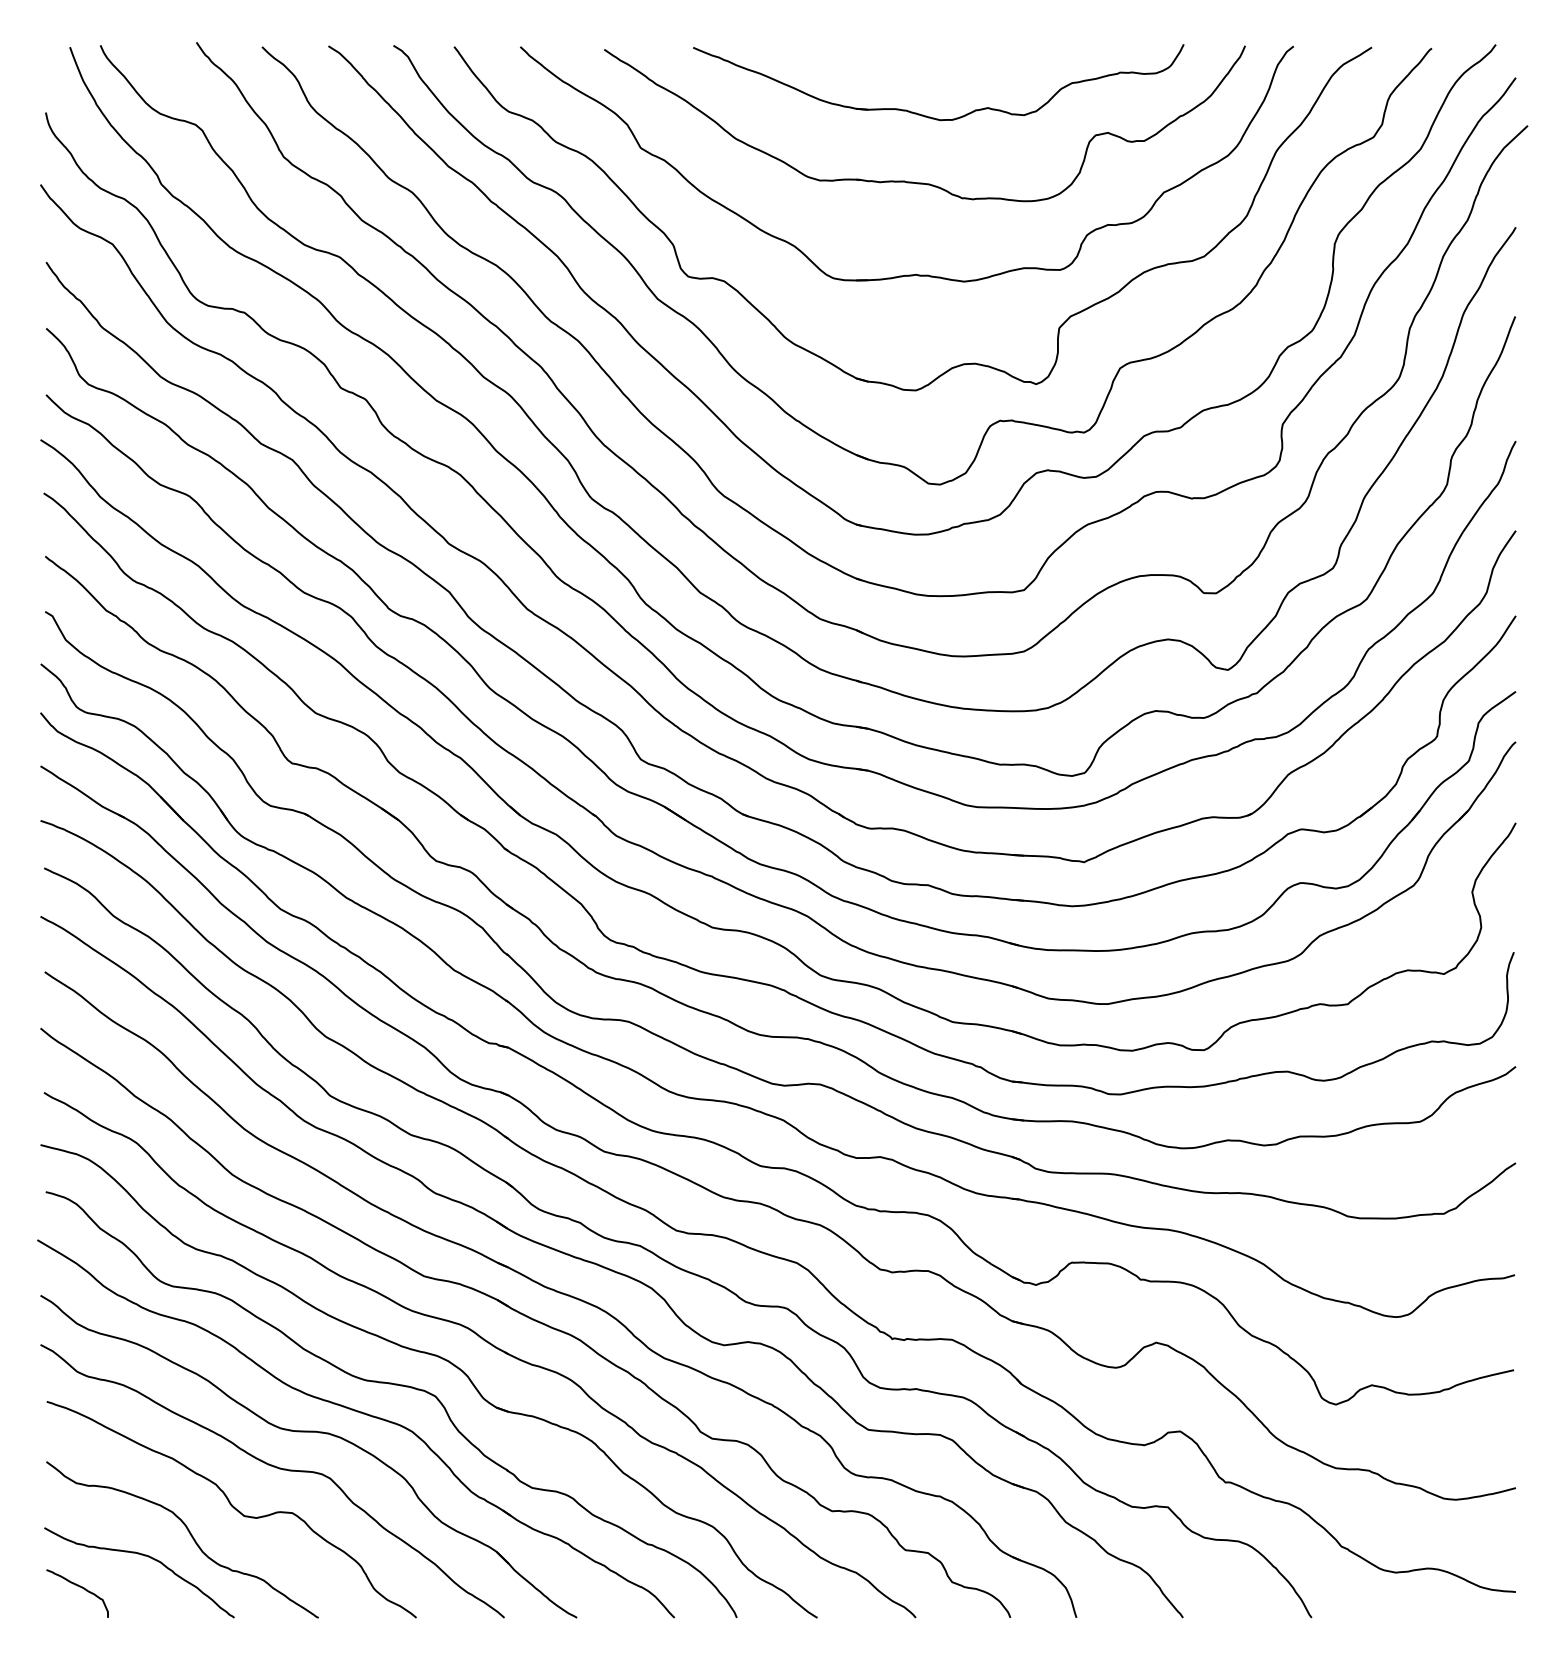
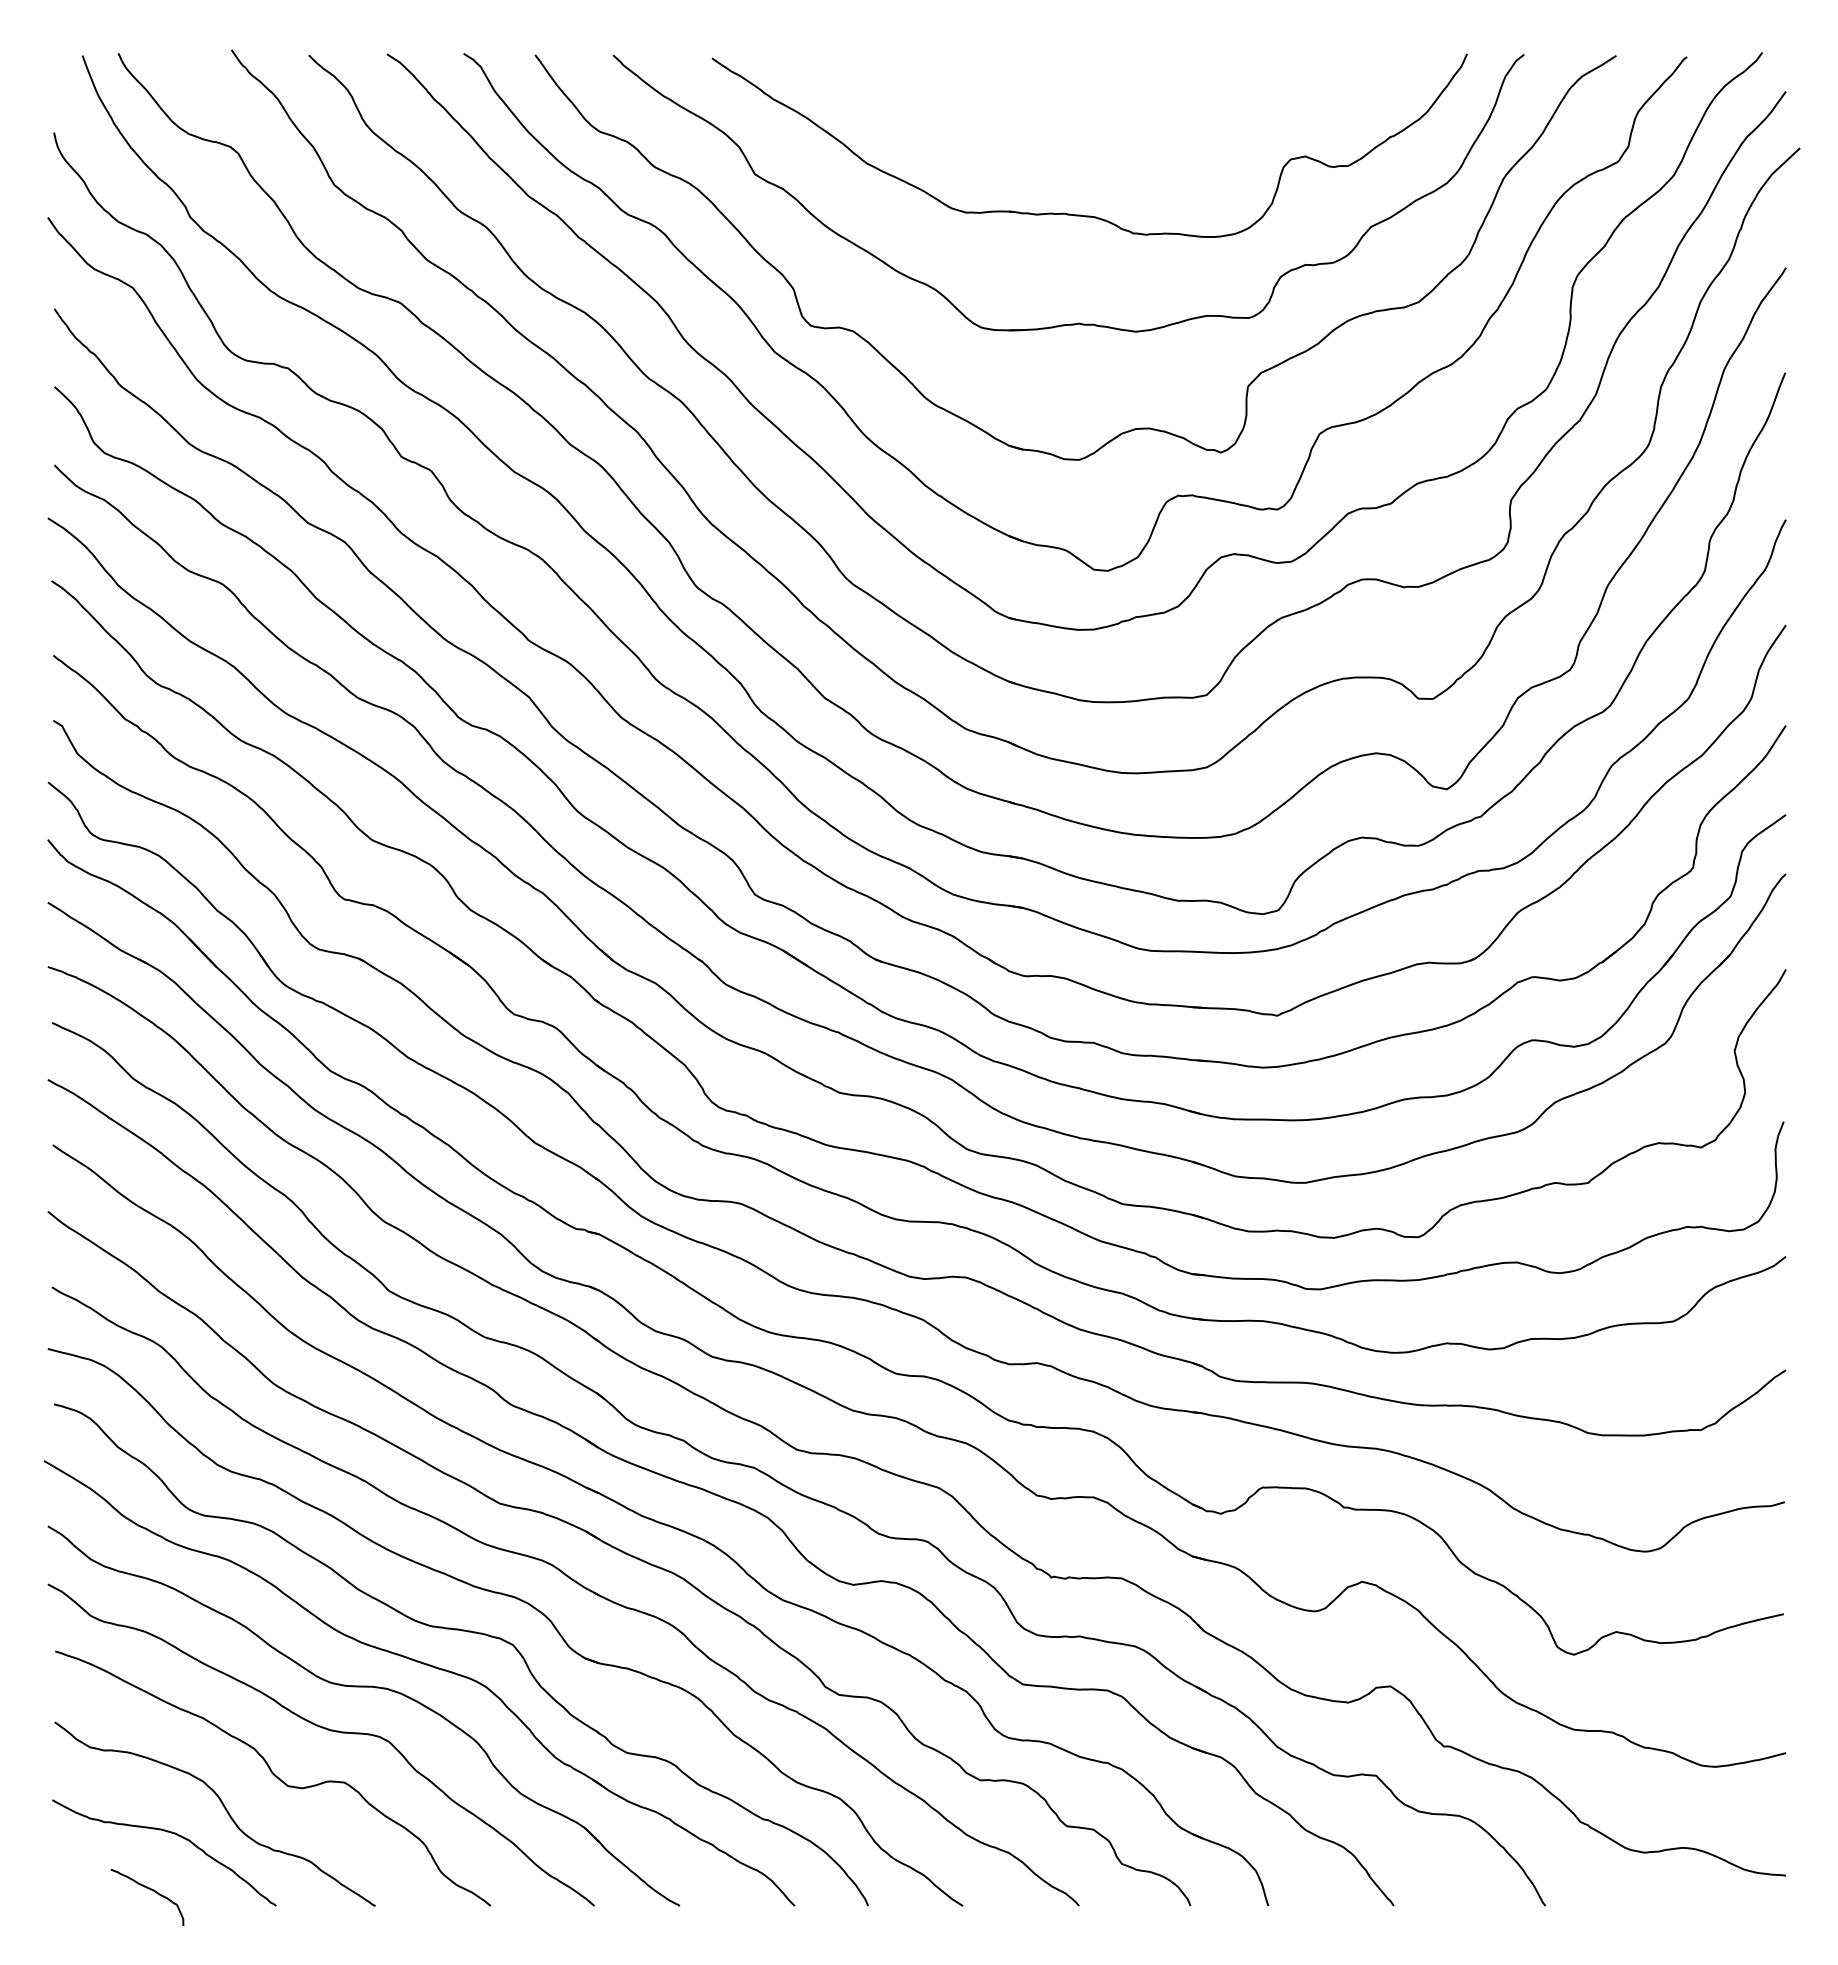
part: (930, 116) -> (1096, 137), removed
curve: (80, 1587) -> (150, 1890), moved

